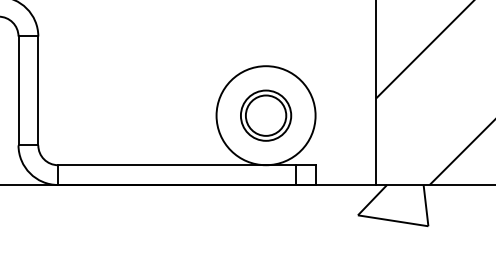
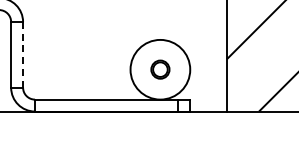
line: (39, 90) -> (23, 54), solid -> dashed
part: (266, 115) -> (160, 69), size x0.6
hatch: (392, 204) -> (236, 123), removed

